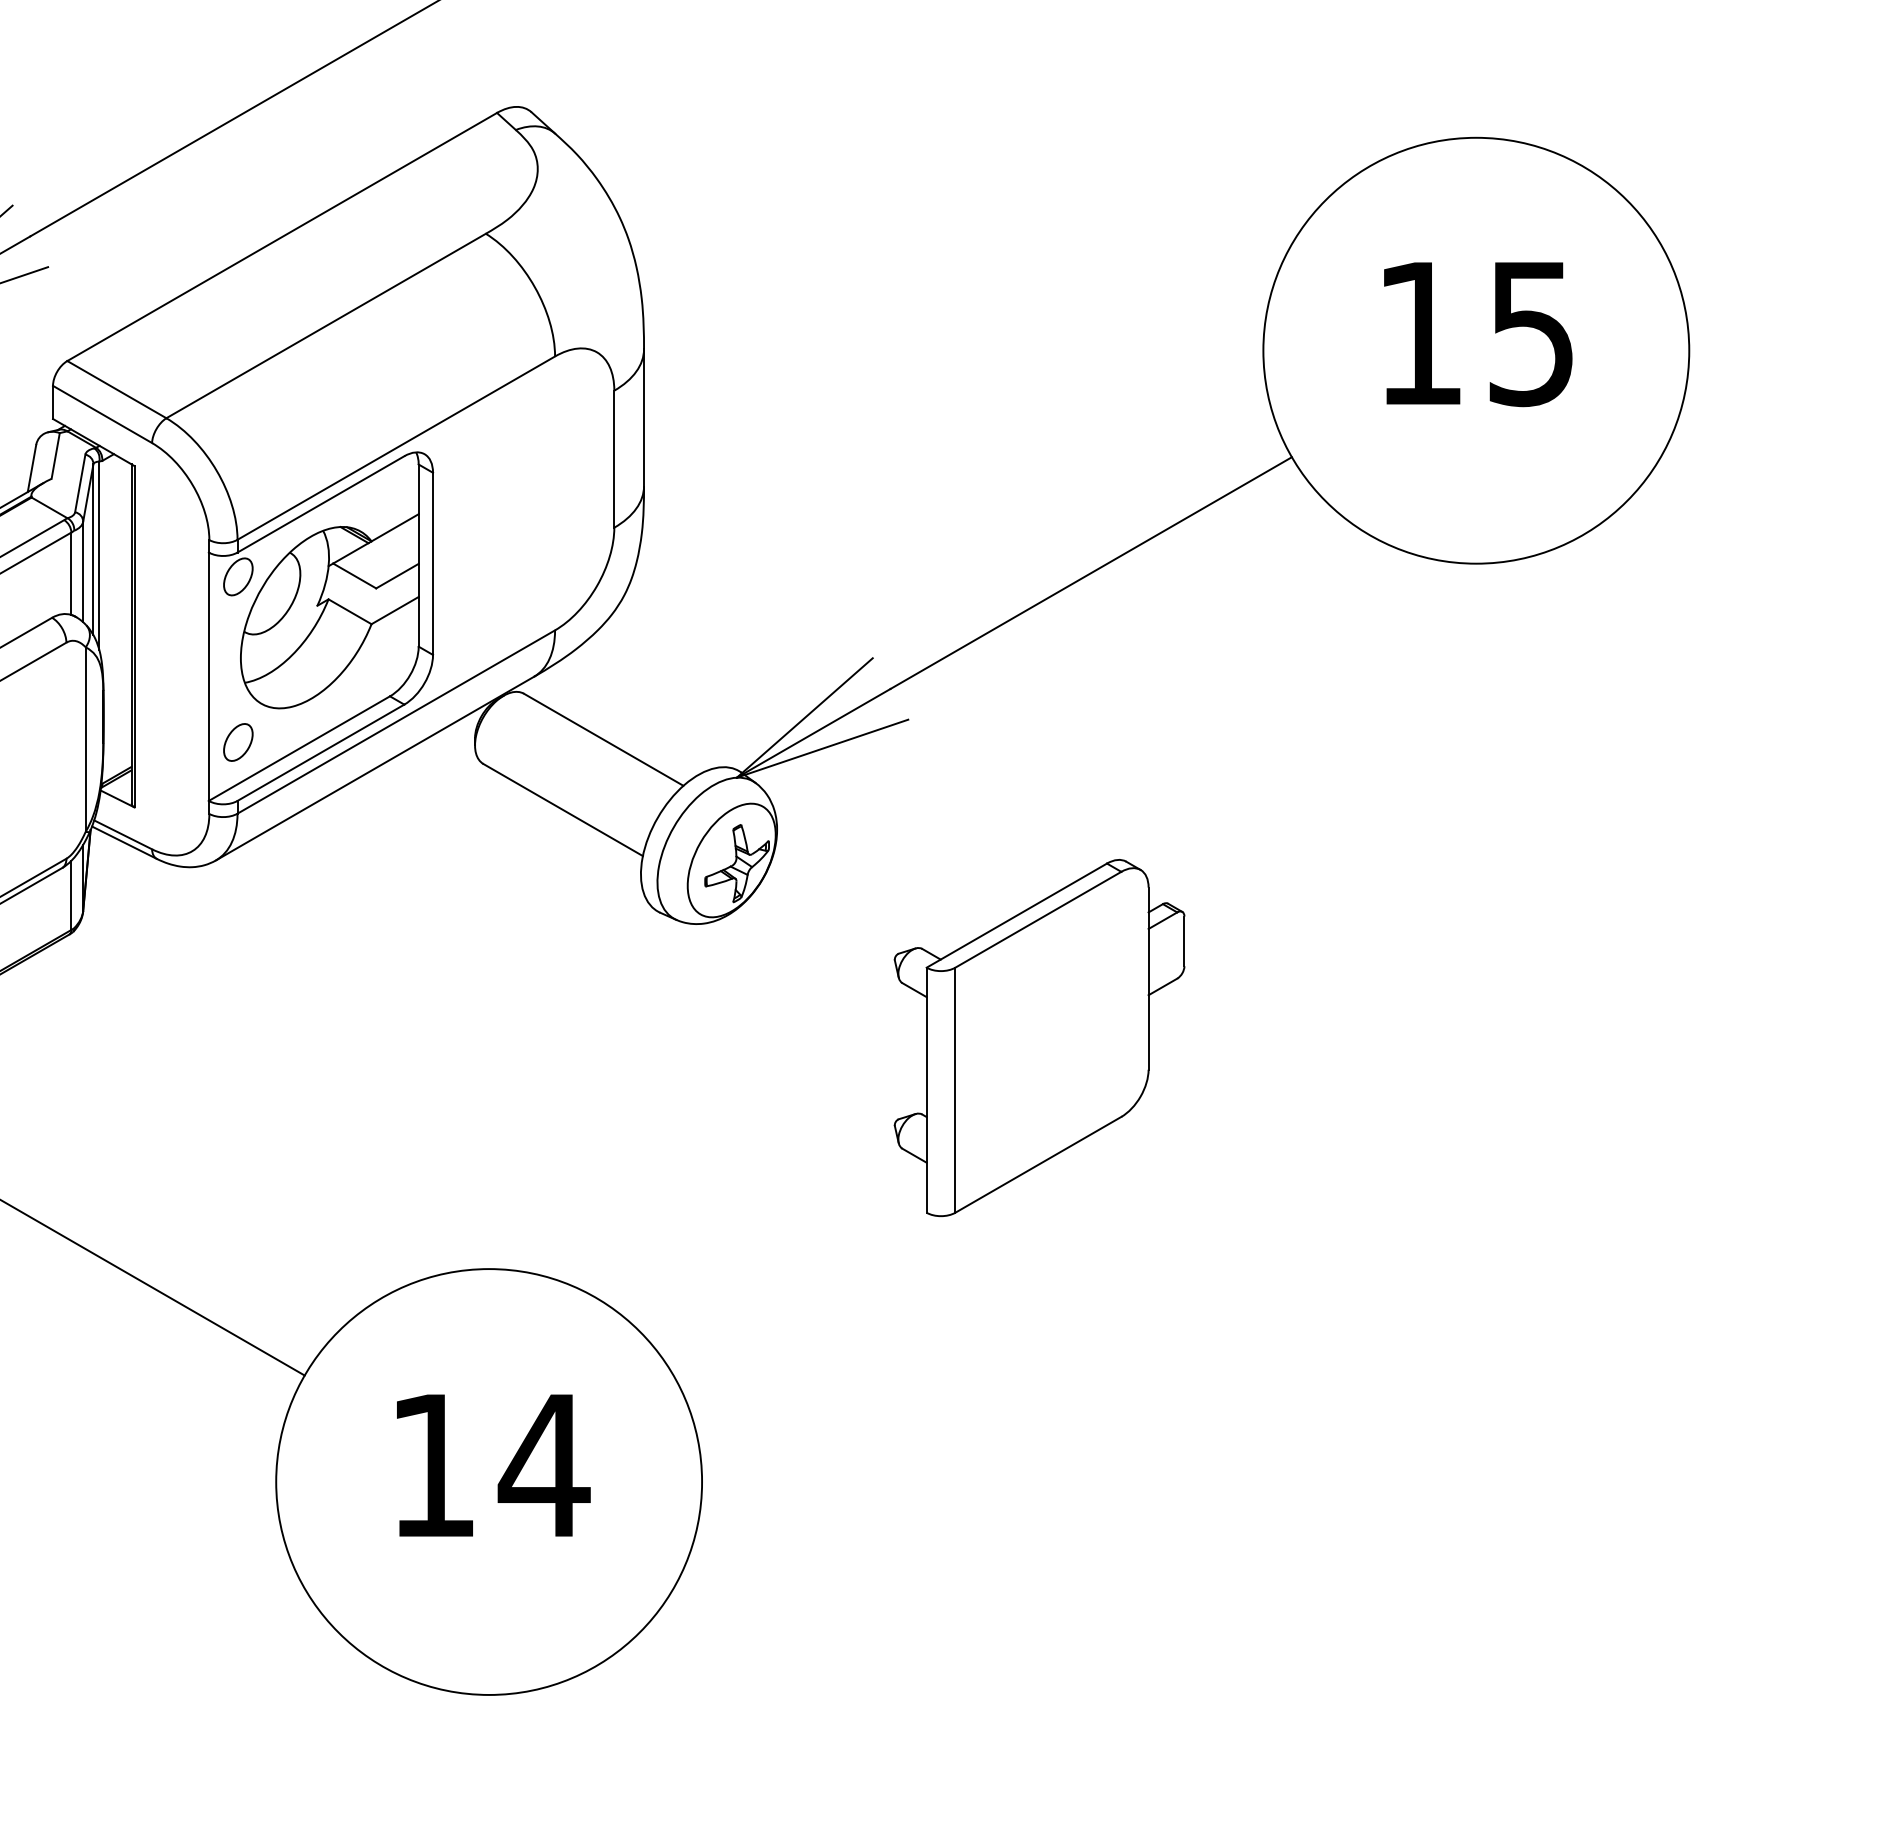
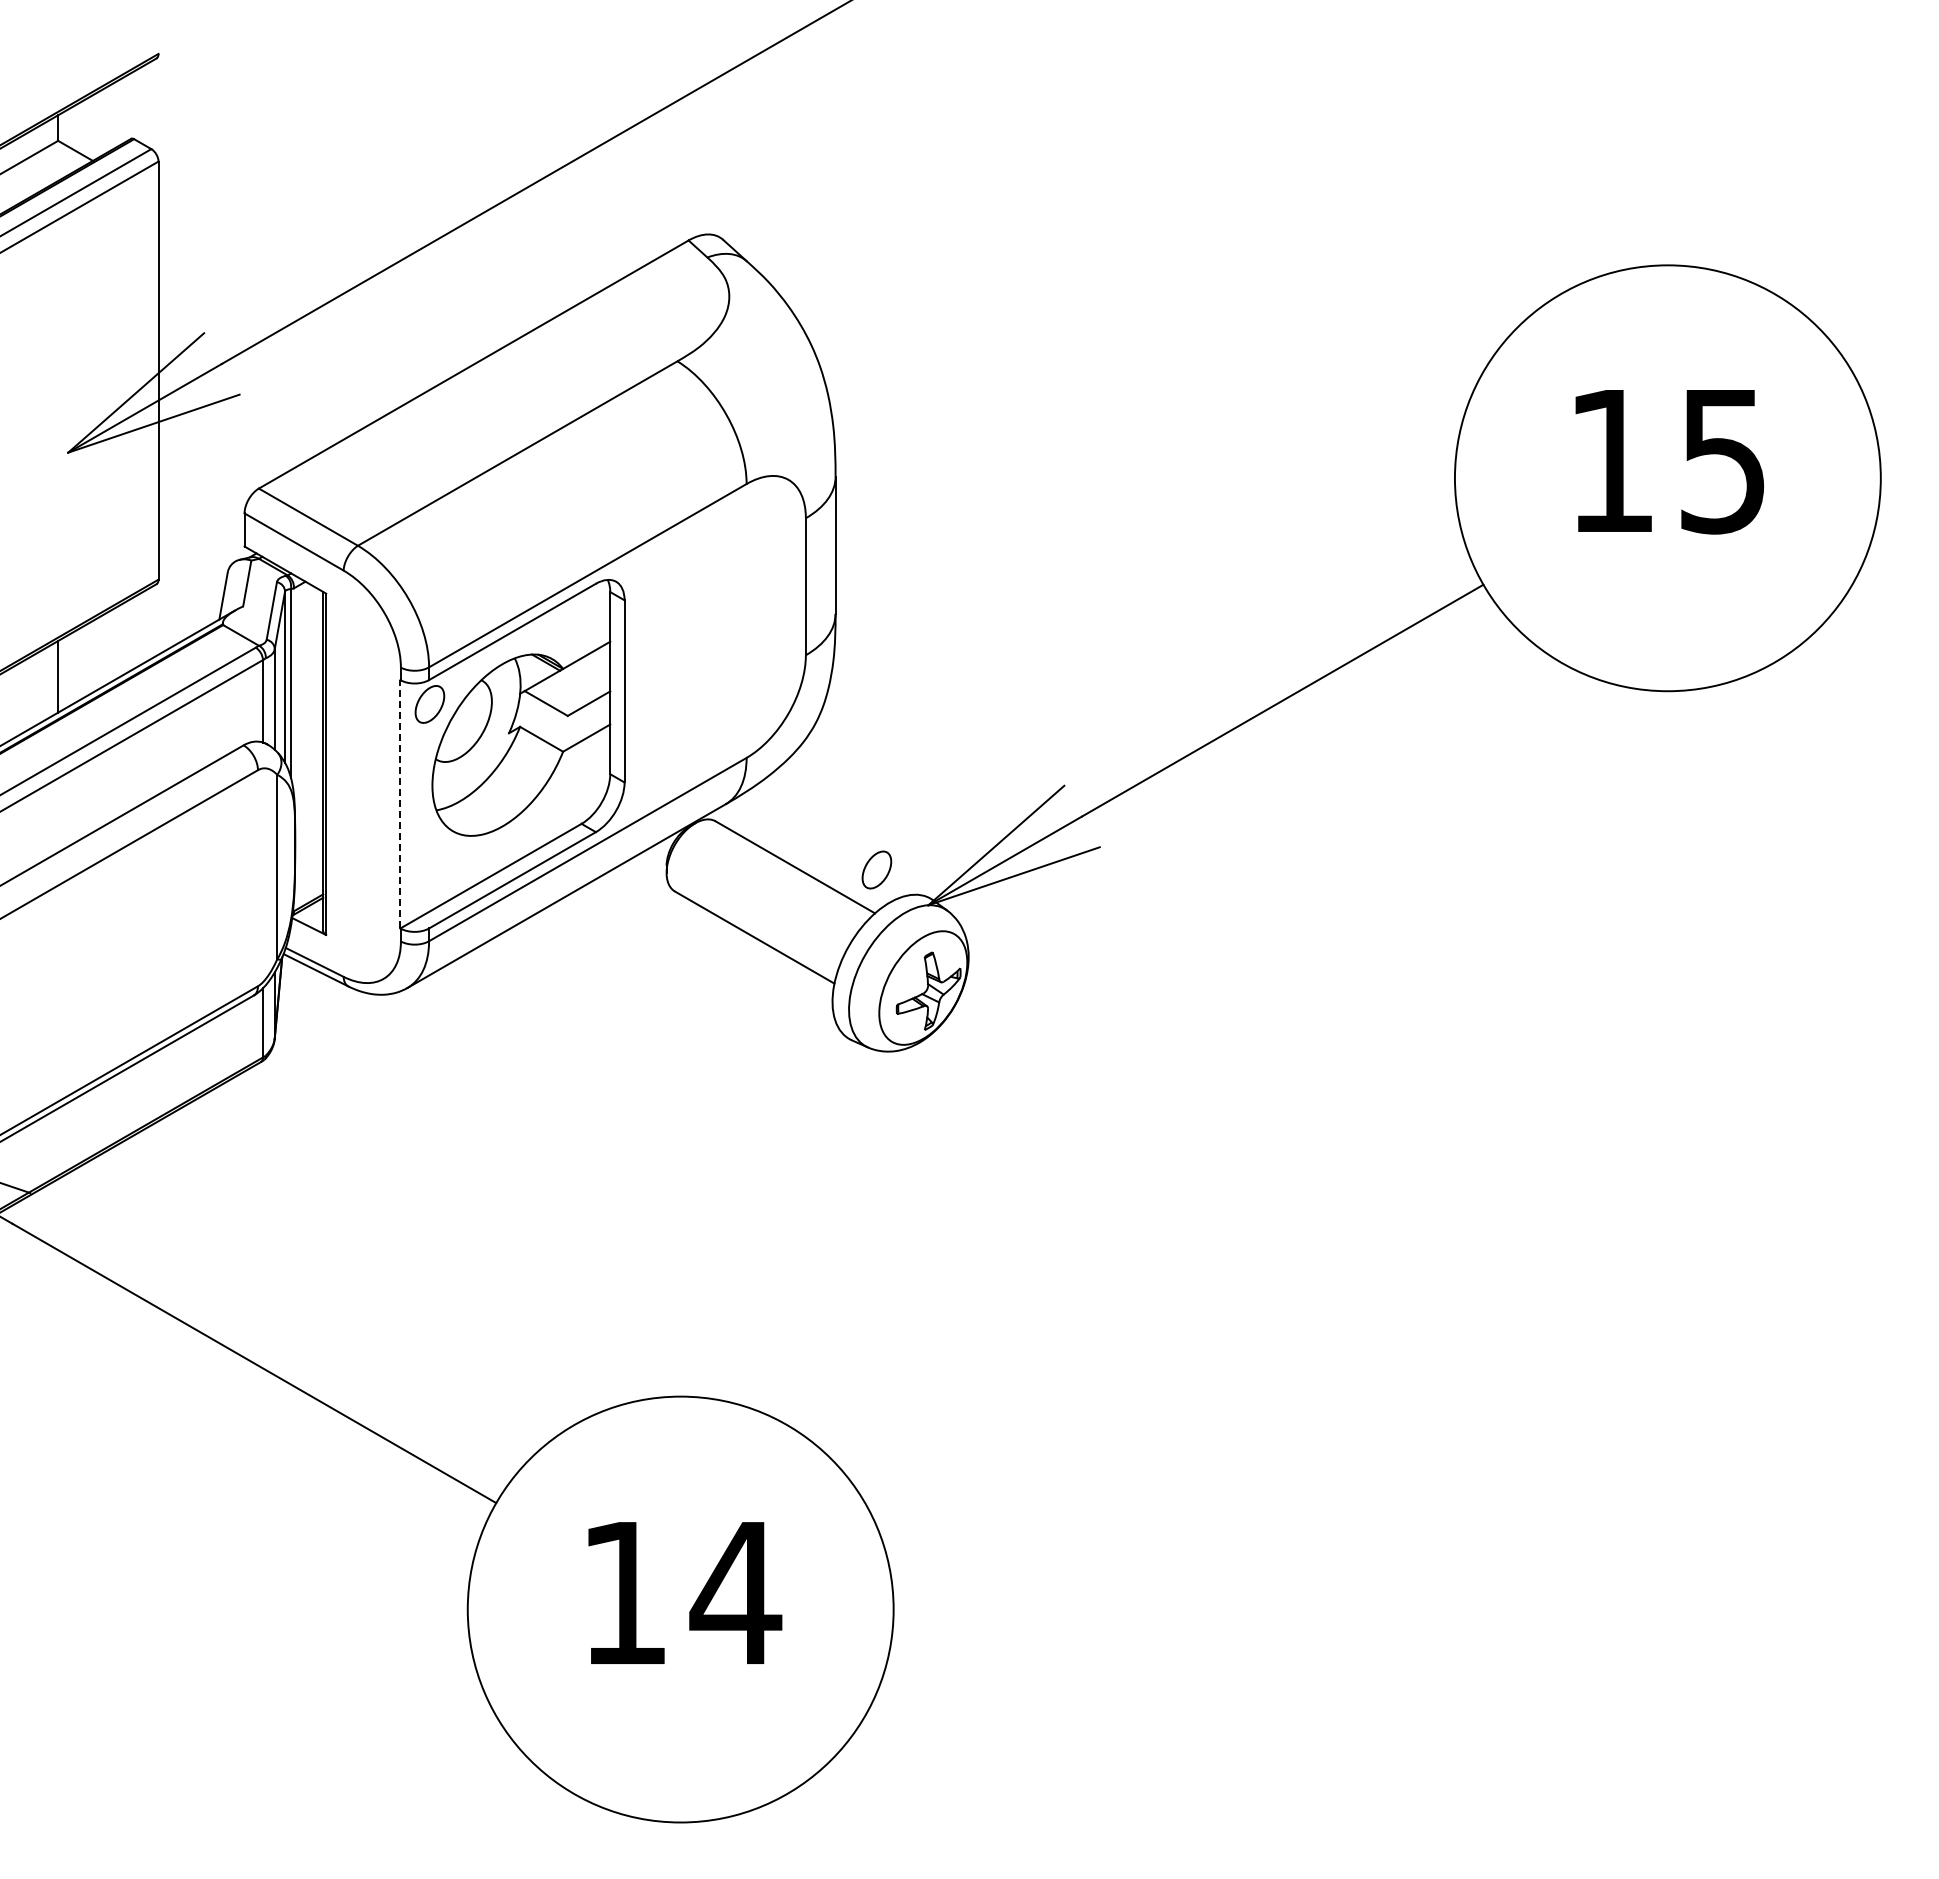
line: (208, 675) -> (400, 803), solid -> dashed
part: (237, 741) -> (876, 869), moved
part: (1038, 1037) -> (1230, 1165), removed

